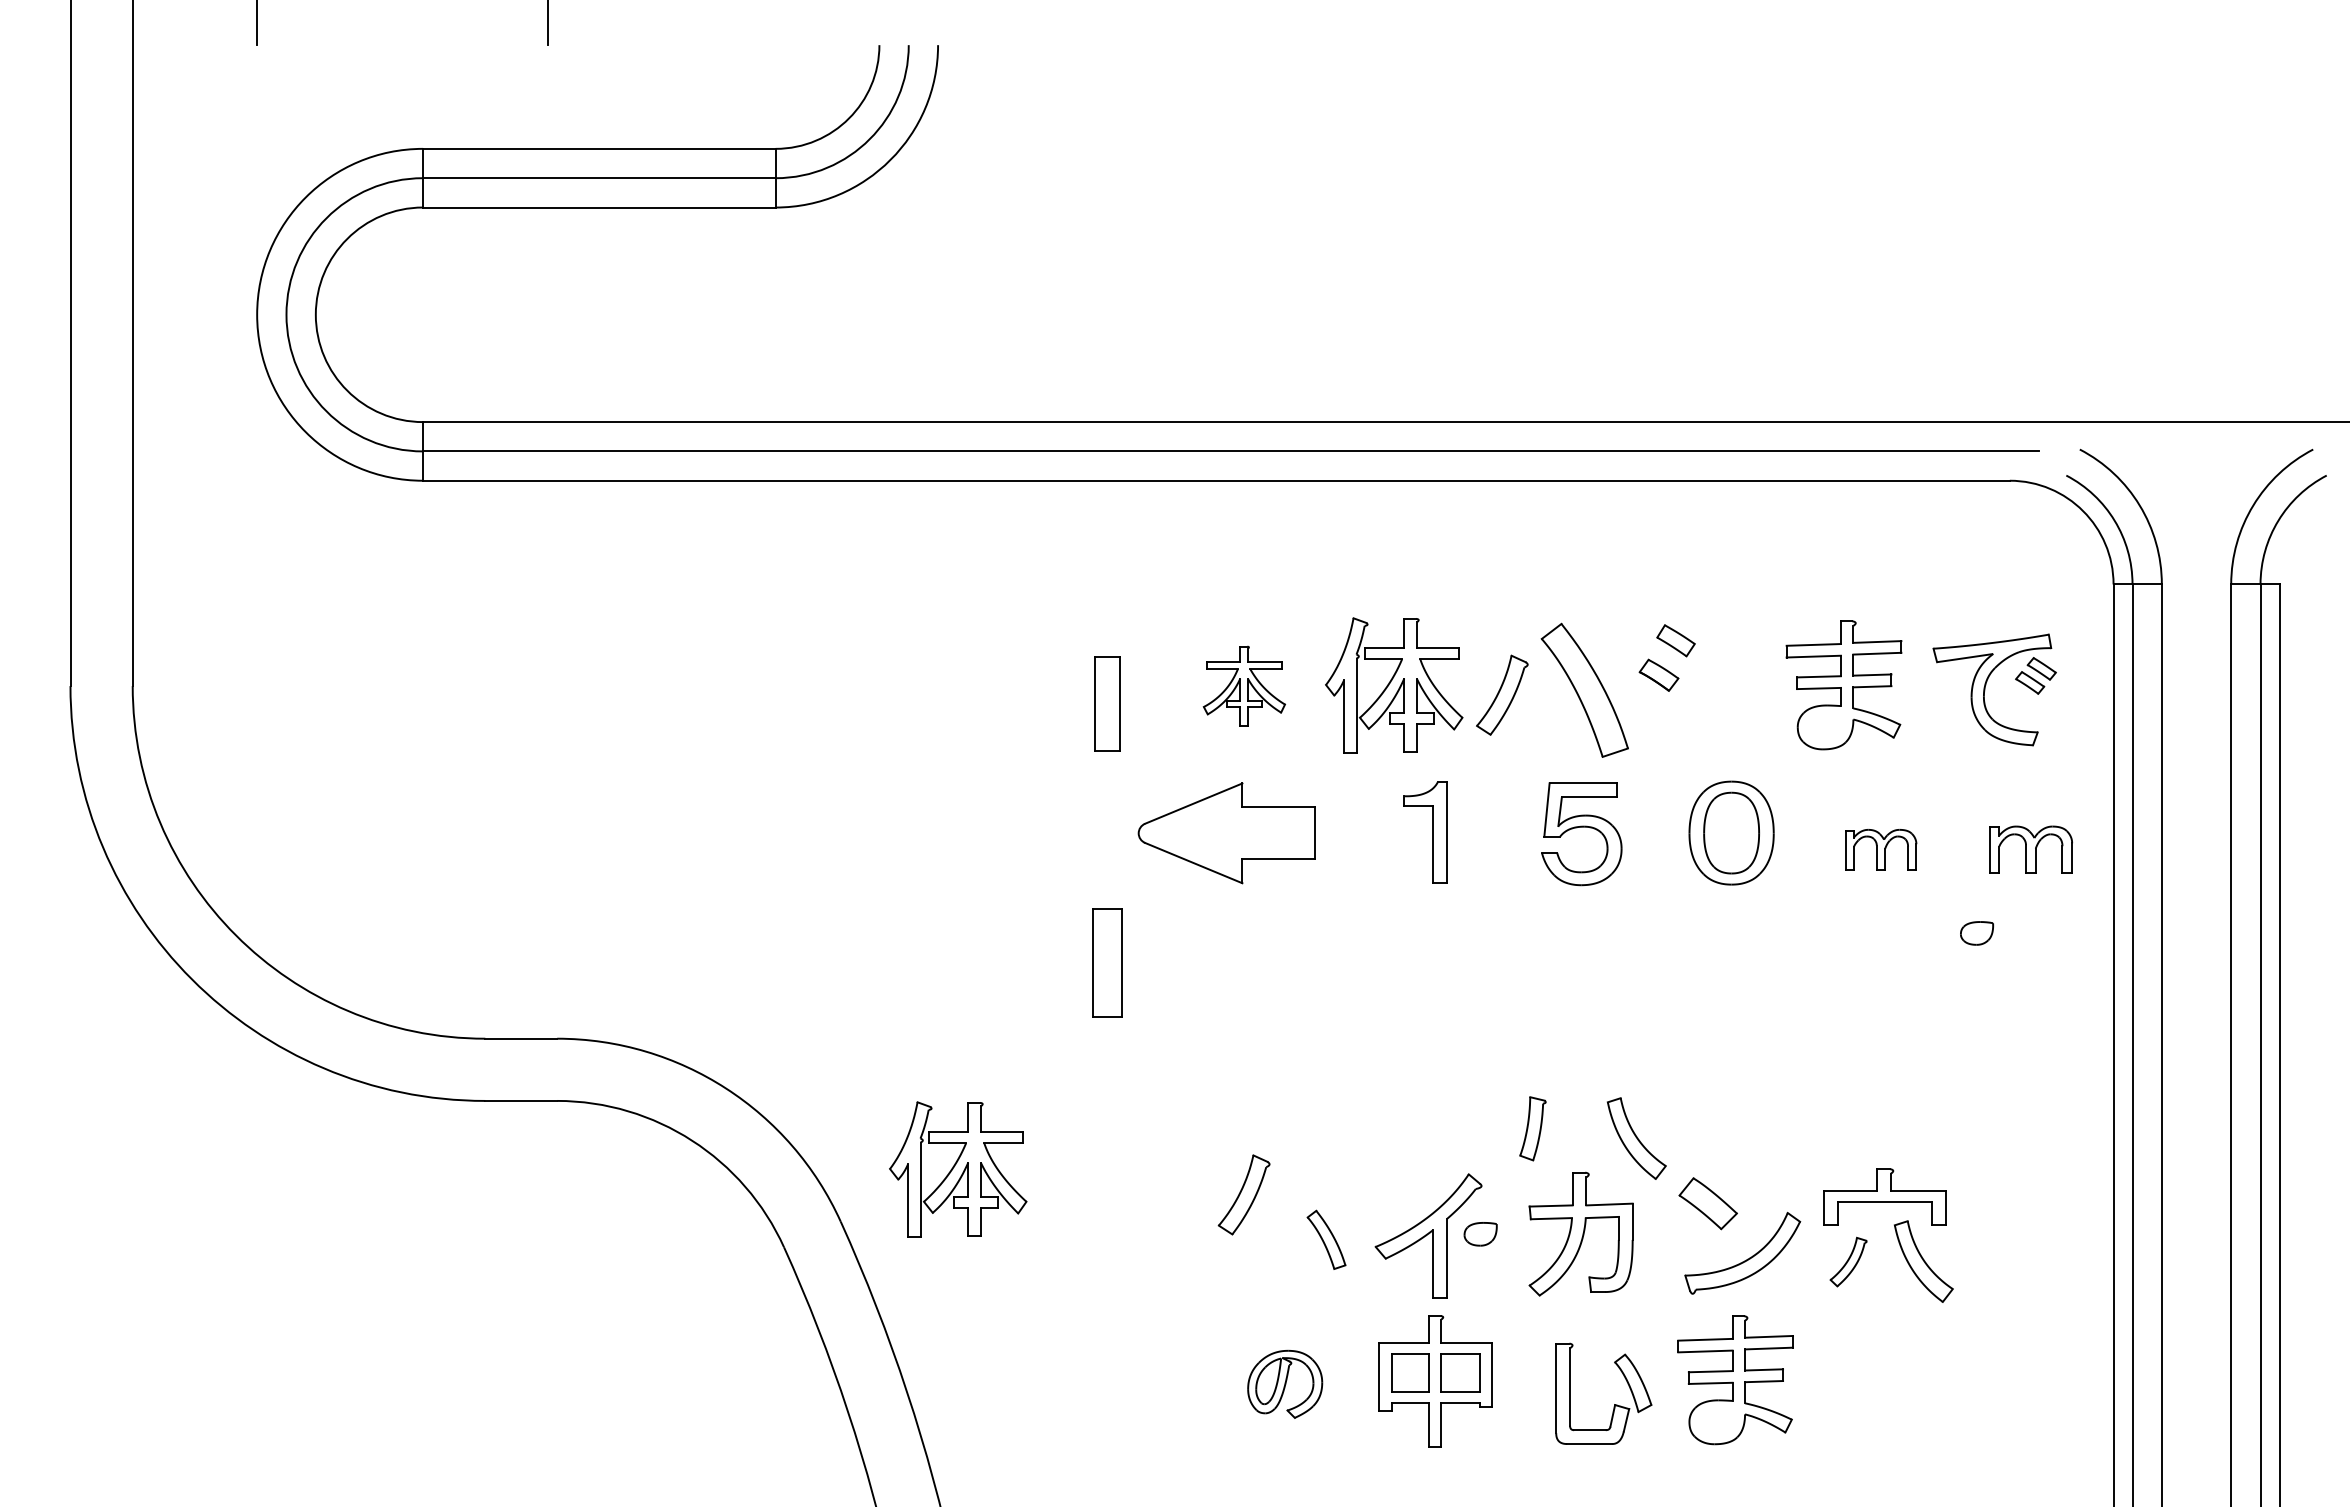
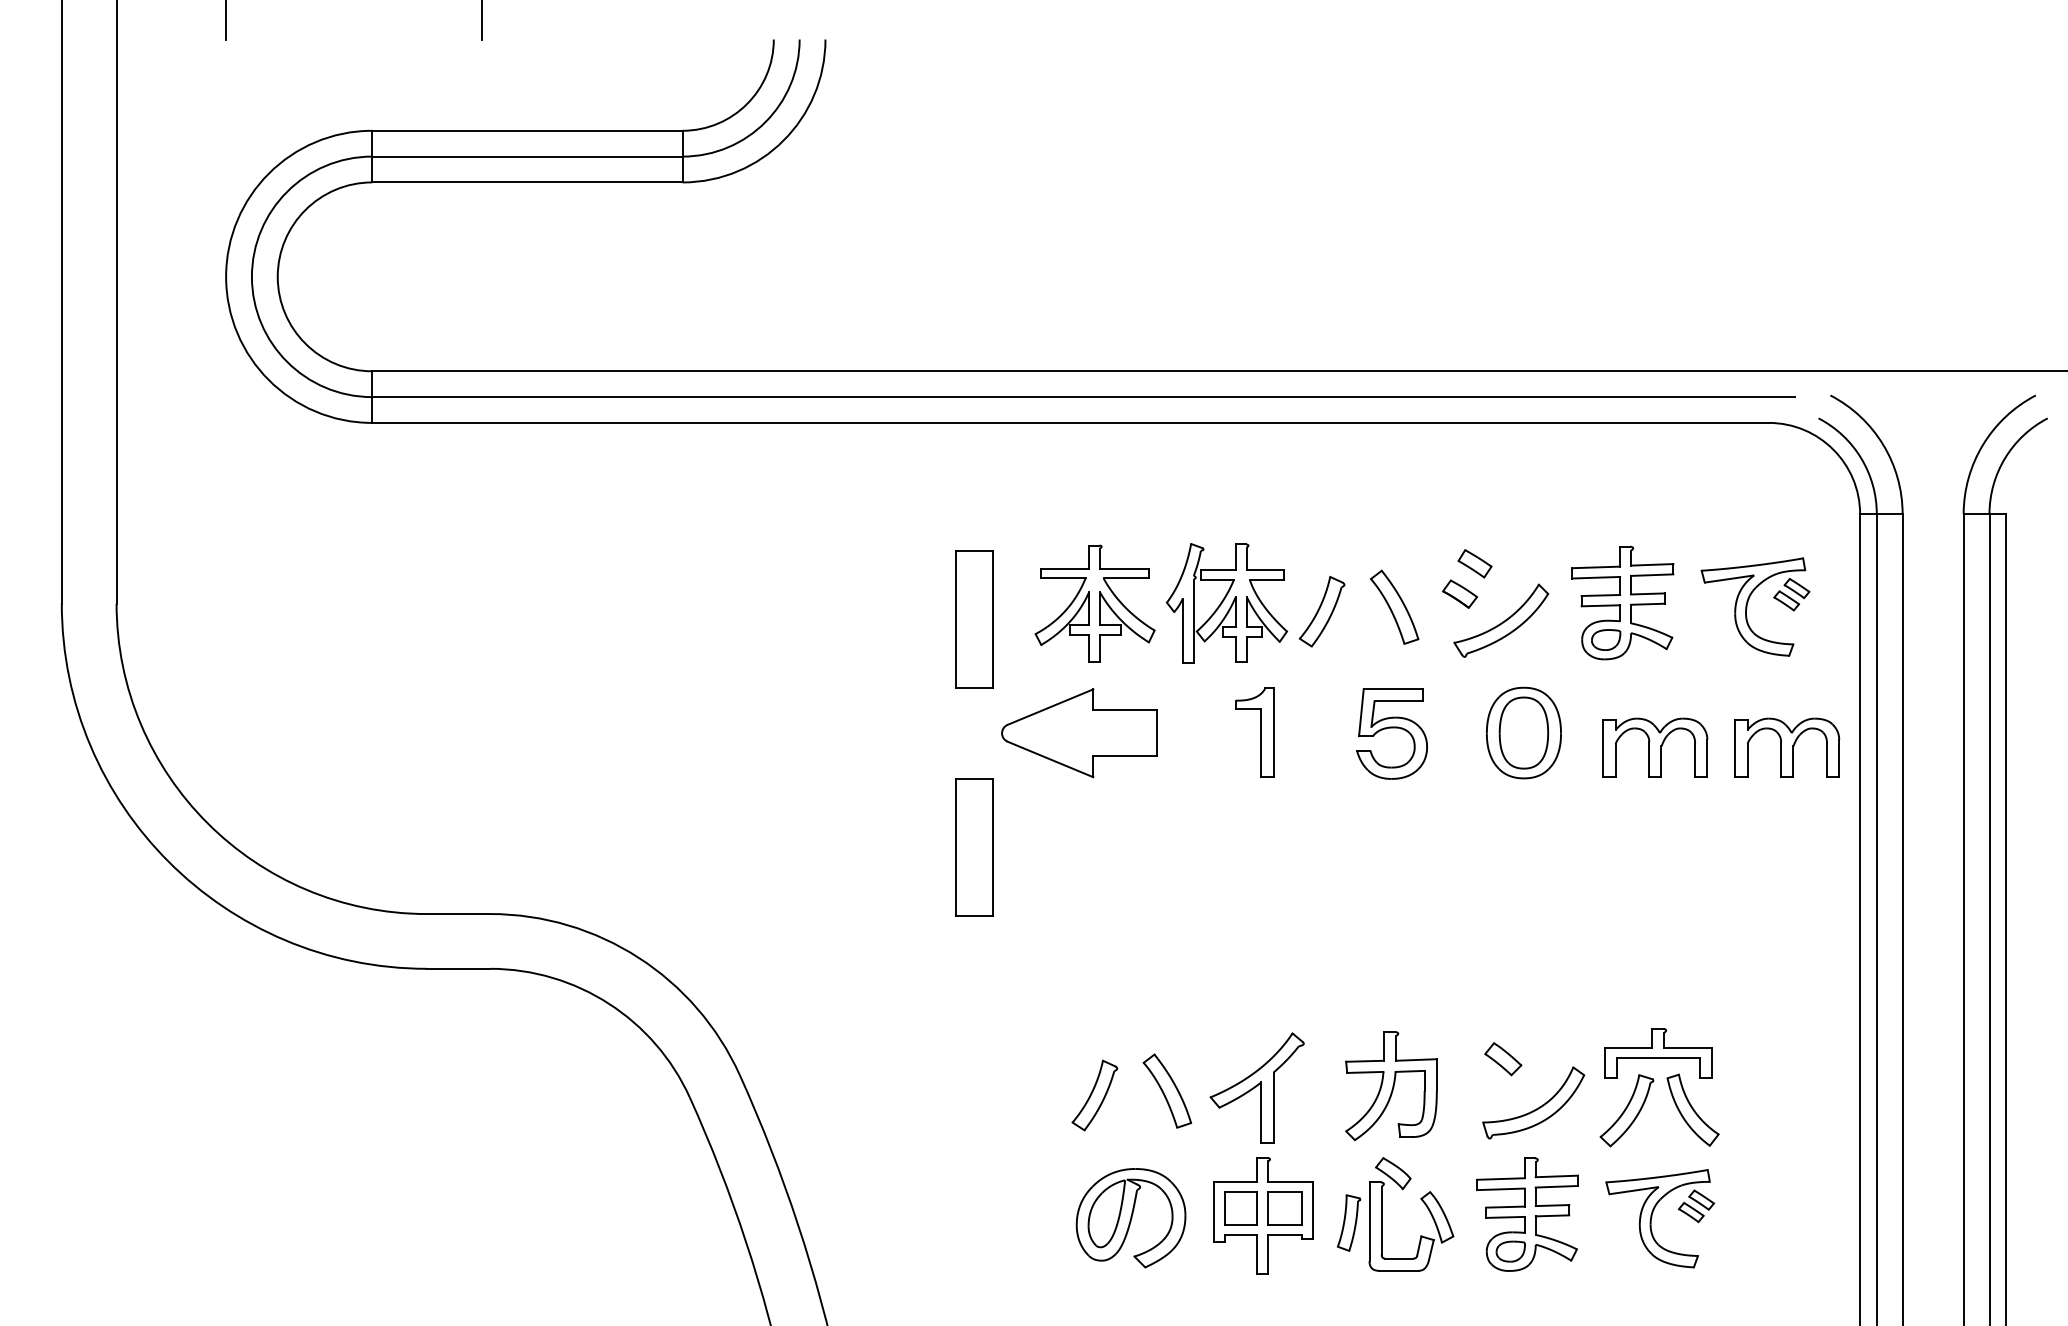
part: (1244, 686) -> (1095, 604), size x1.67
part: (1584, 689) -> (1394, 606), size x0.62
part: (1107, 703) -> (974, 618), size x1.67
part: (1705, 705) -> (1500, 620), added
part: (1880, 849) -> (1654, 747), size x1.67
part: (2030, 849) -> (1787, 747), size x1.43
part: (1976, 933) -> (1605, 640), moved
part: (1107, 962) -> (974, 846), size x1.43
part: (1532, 1128) -> (1348, 1222), moved
part: (1636, 1138) -> (1440, 1001), removed
part: (958, 1169) -> (843, 1029), removed
part: (1243, 1194) -> (1094, 1095), moved
part: (1707, 1203) -> (1502, 1059), size x0.71
part: (1480, 1234) -> (1510, 1251), moved
part: (1326, 1239) -> (1167, 1090), size x1.43
part: (1848, 1261) -> (1626, 1110), size x1.67
part: (1582, 1333) -> (1392, 1173), added
part: (1877, 1383) -> (1652, 1217), added
part: (1284, 1384) -> (1130, 1218), size x1.67

